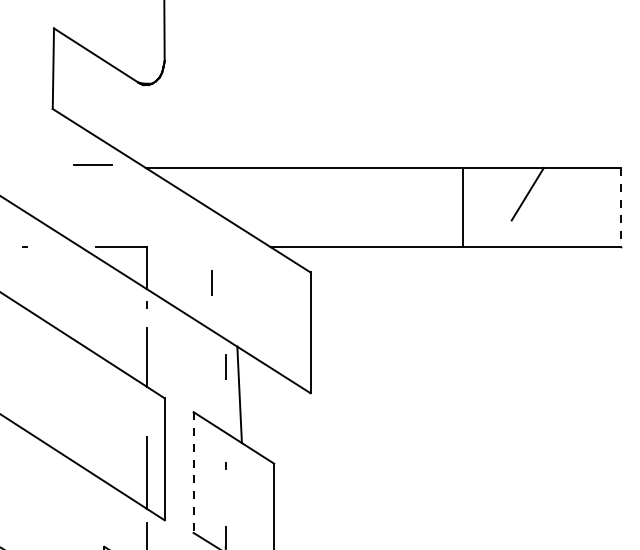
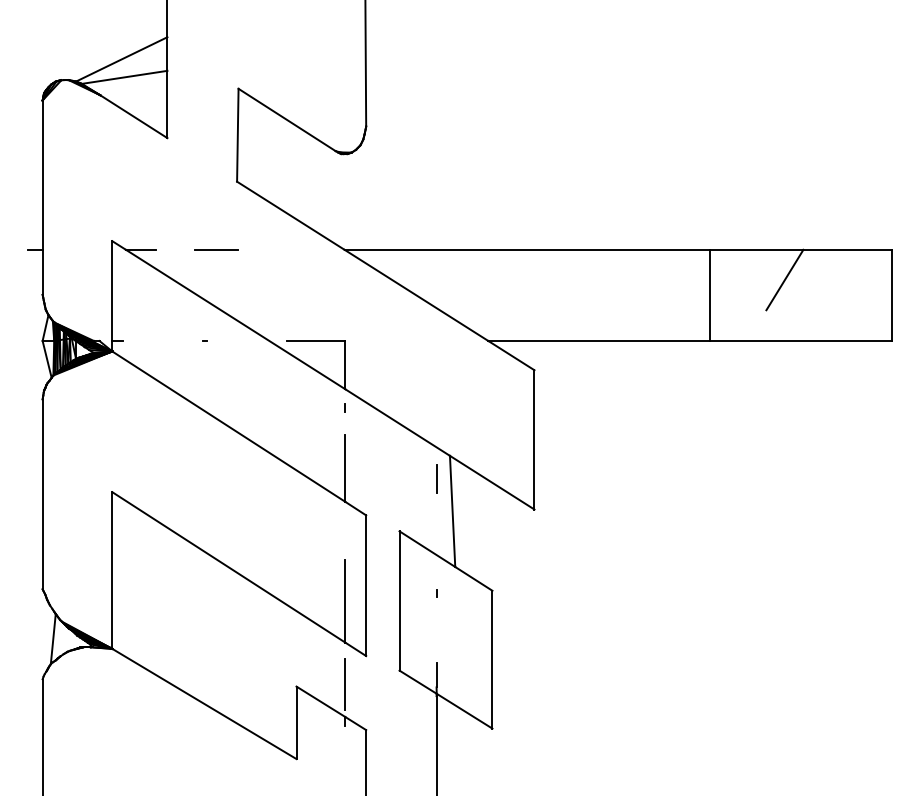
line: (93, 164) -> (216, 249), moved
line: (621, 207) -> (892, 295), dashed -> solid
line: (211, 282) -> (420, 381), removed
line: (193, 472) -> (399, 600), dashed -> solid

